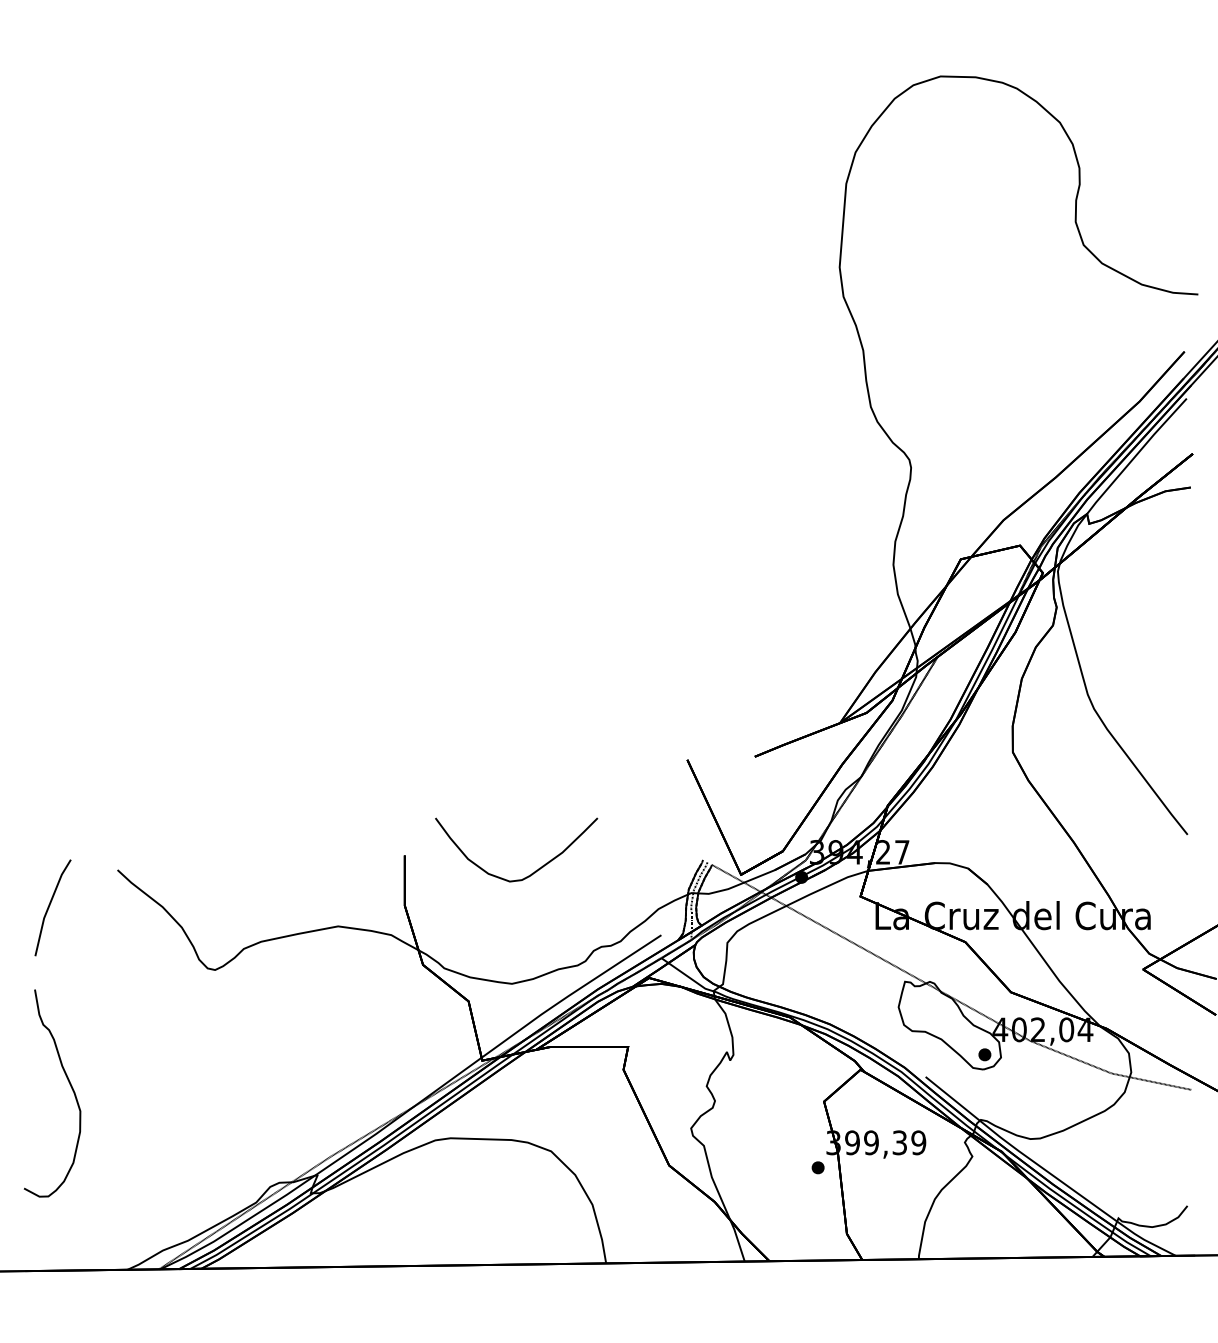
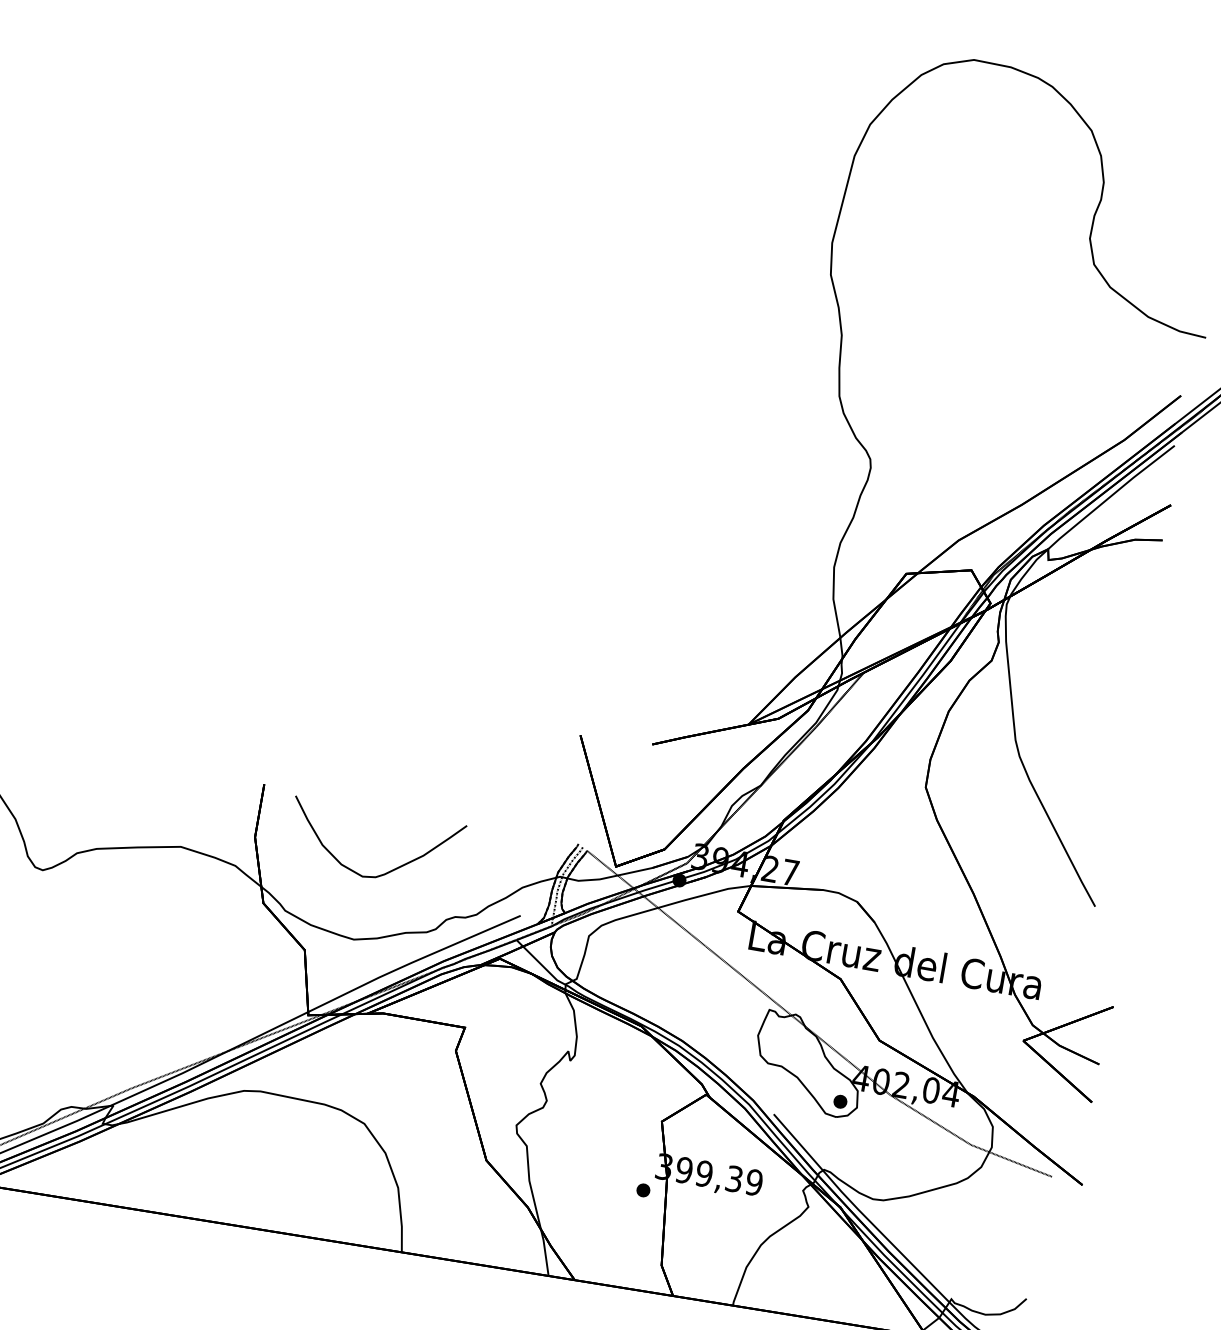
part: (532, 872) -> (388, 871), moved

